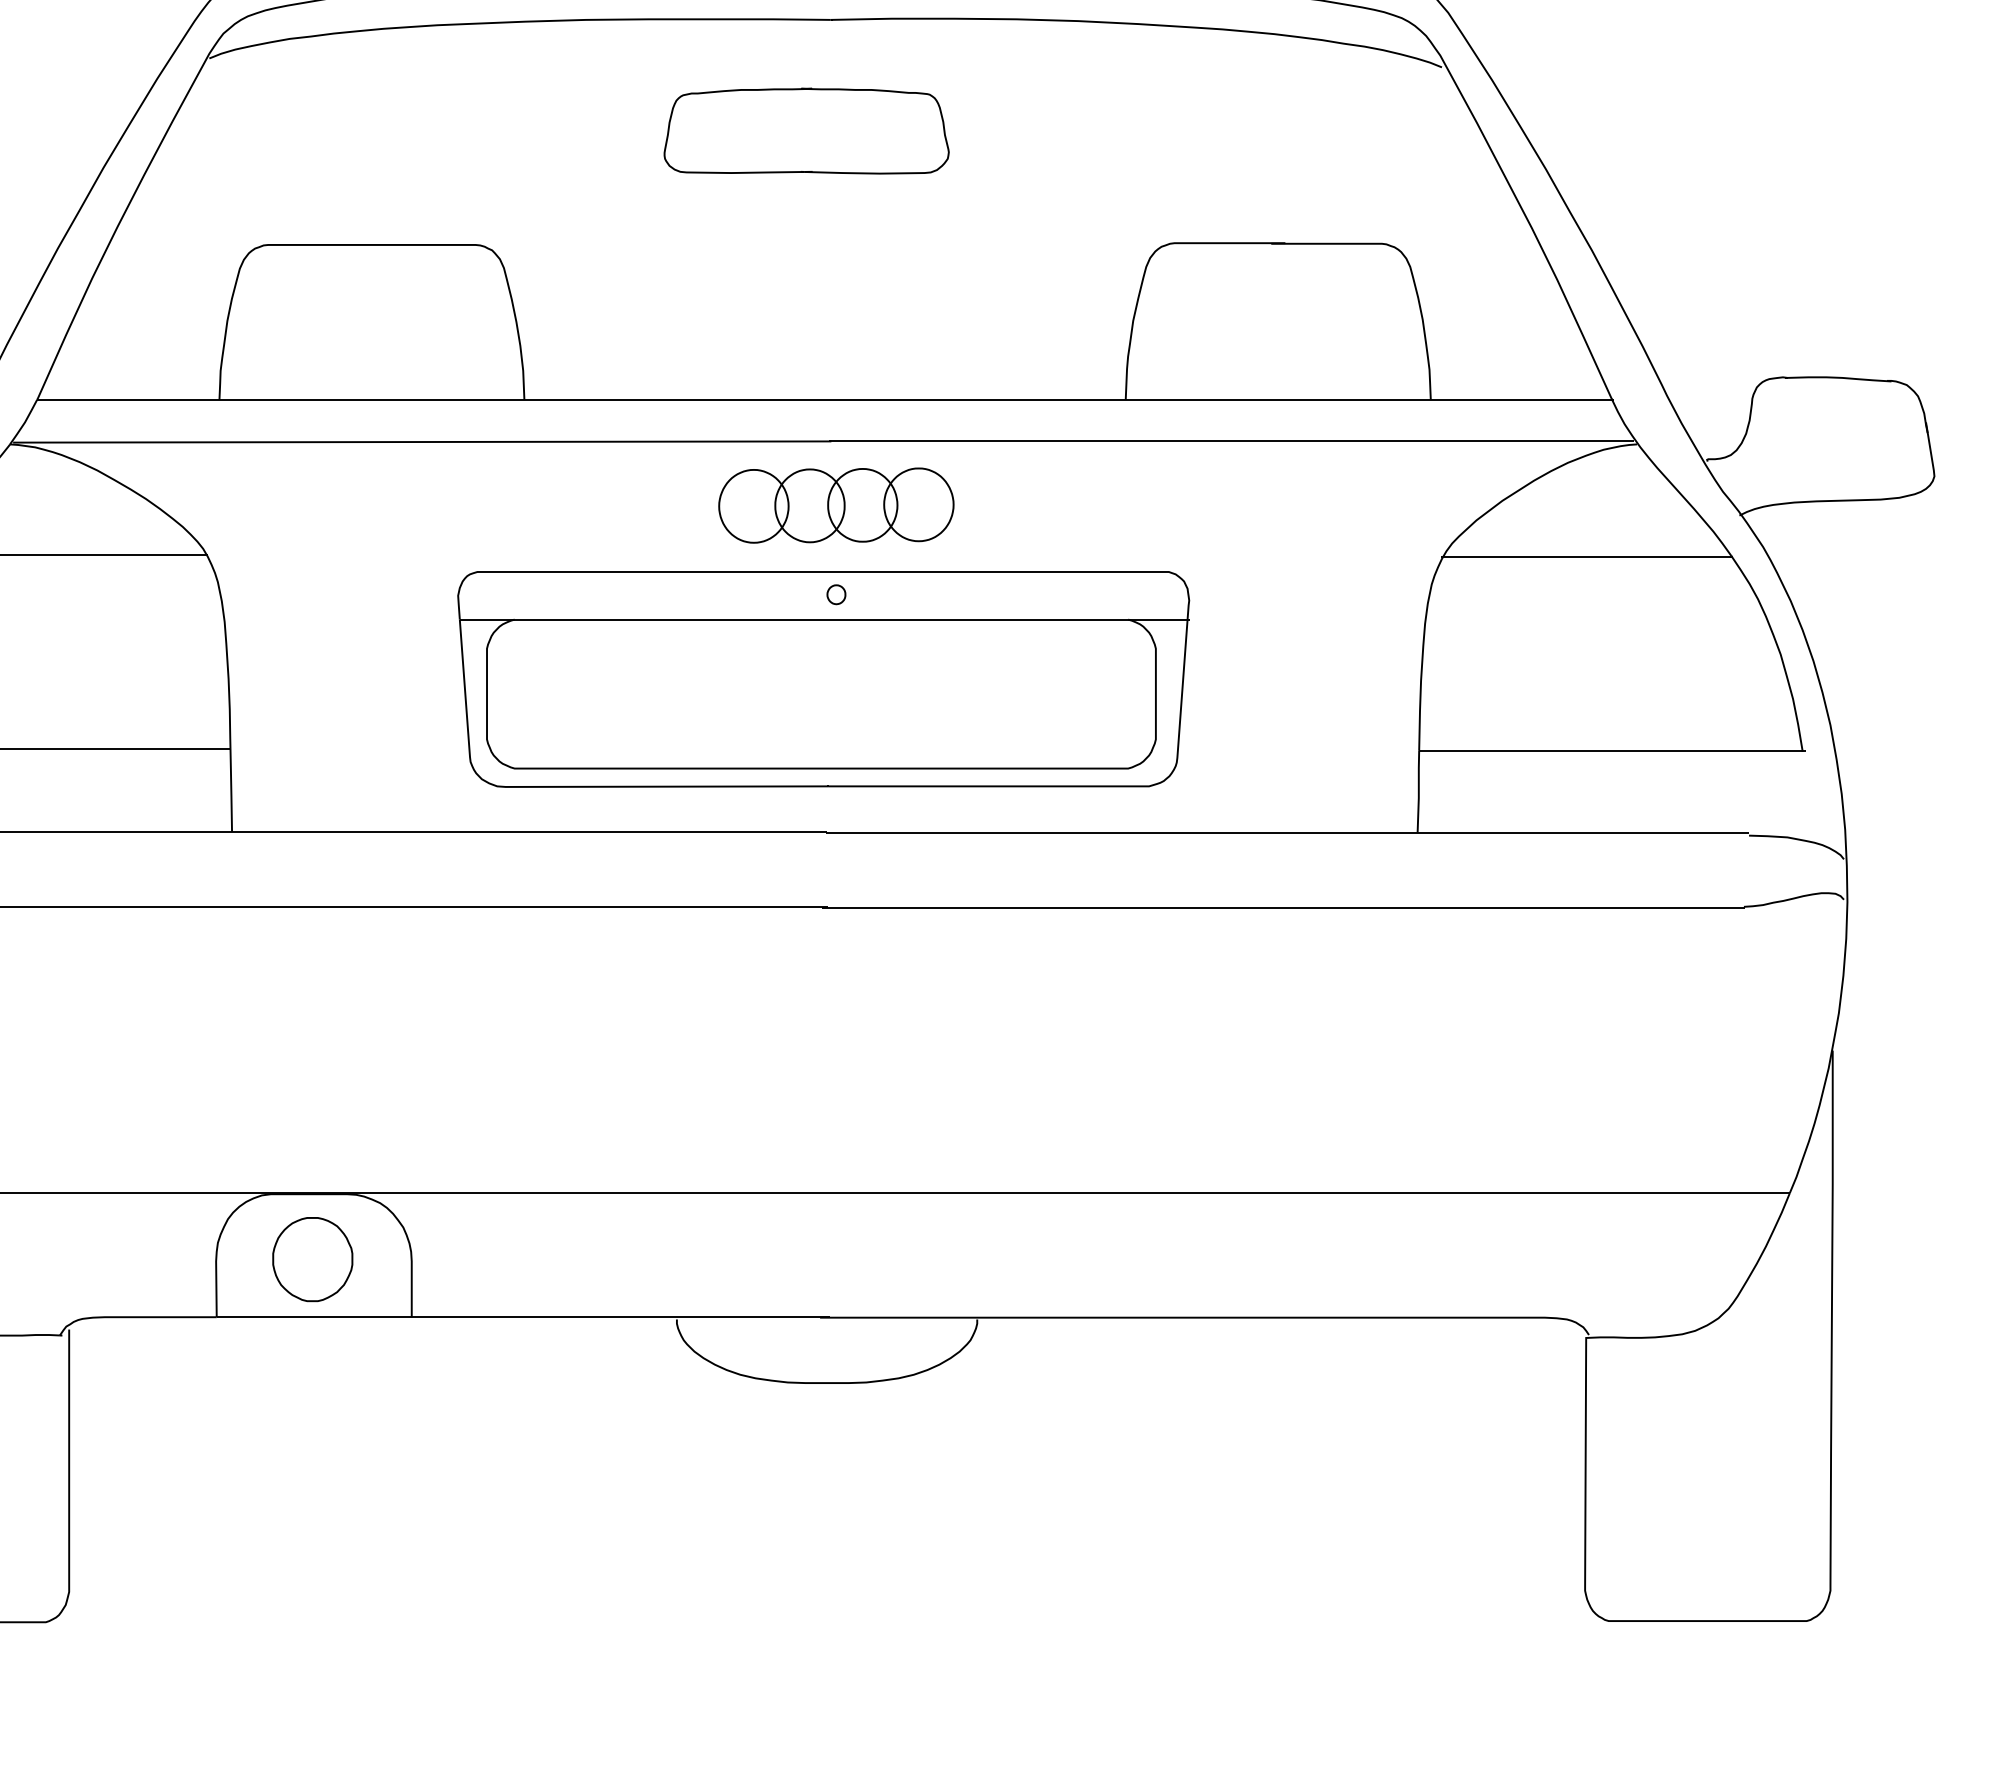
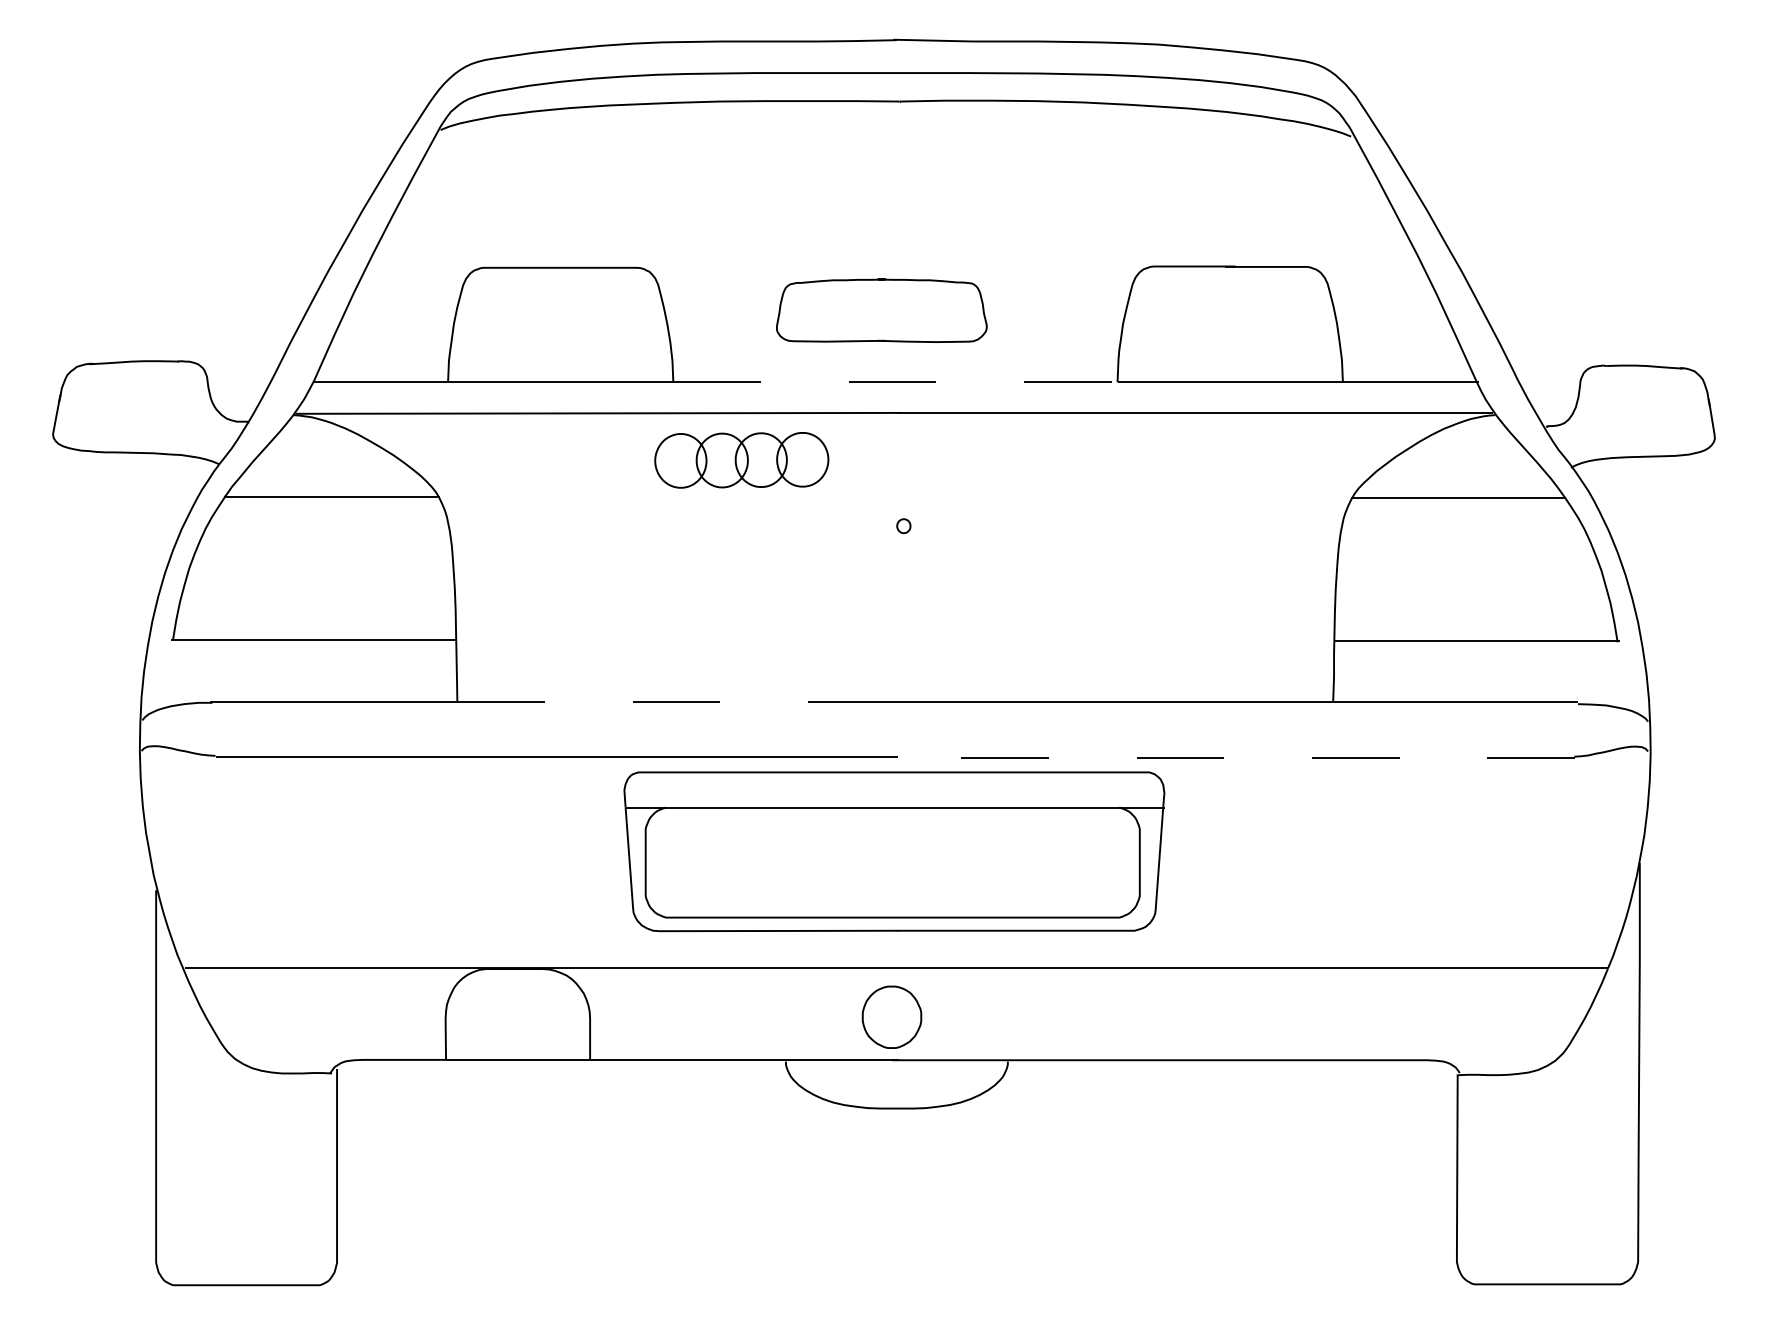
part: (806, 130) -> (881, 310), moved
line: (825, 400) -> (895, 382), solid -> dashed
part: (835, 505) -> (741, 460), moved
part: (823, 679) -> (894, 851), moved
line: (530, 832) -> (677, 701), solid -> dashed
line: (1282, 907) -> (1233, 757), solid -> dashed
part: (312, 1258) -> (891, 1016), moved

